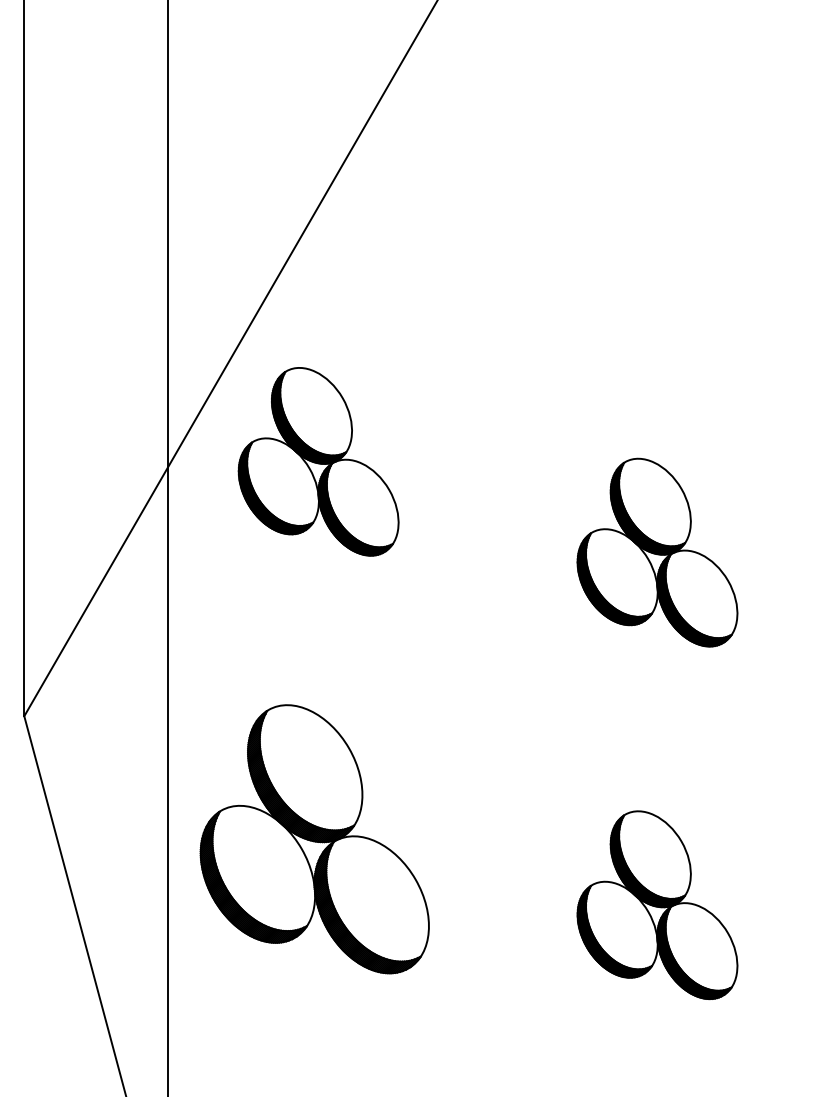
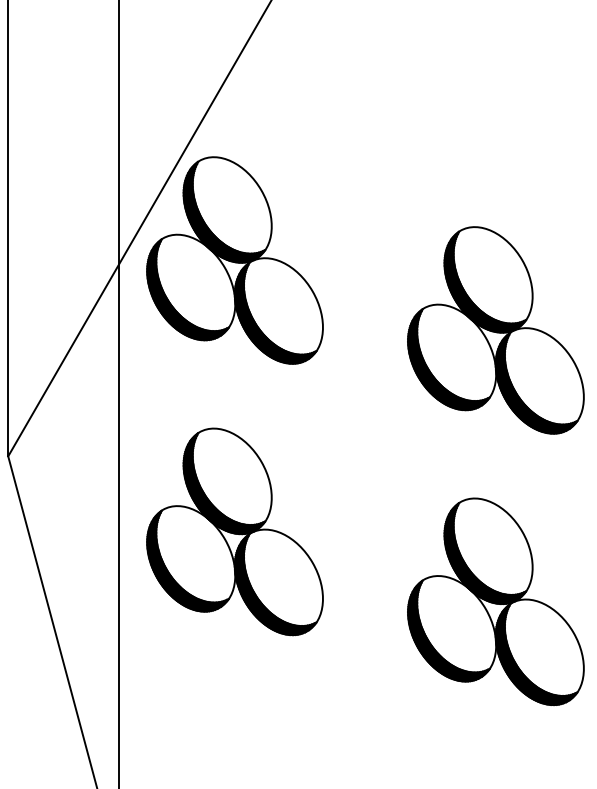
part: (318, 461) -> (234, 260), size x1.43
part: (657, 552) -> (495, 330), size x1.43
part: (314, 839) -> (234, 532), moved
part: (657, 905) -> (495, 602), size x1.43

